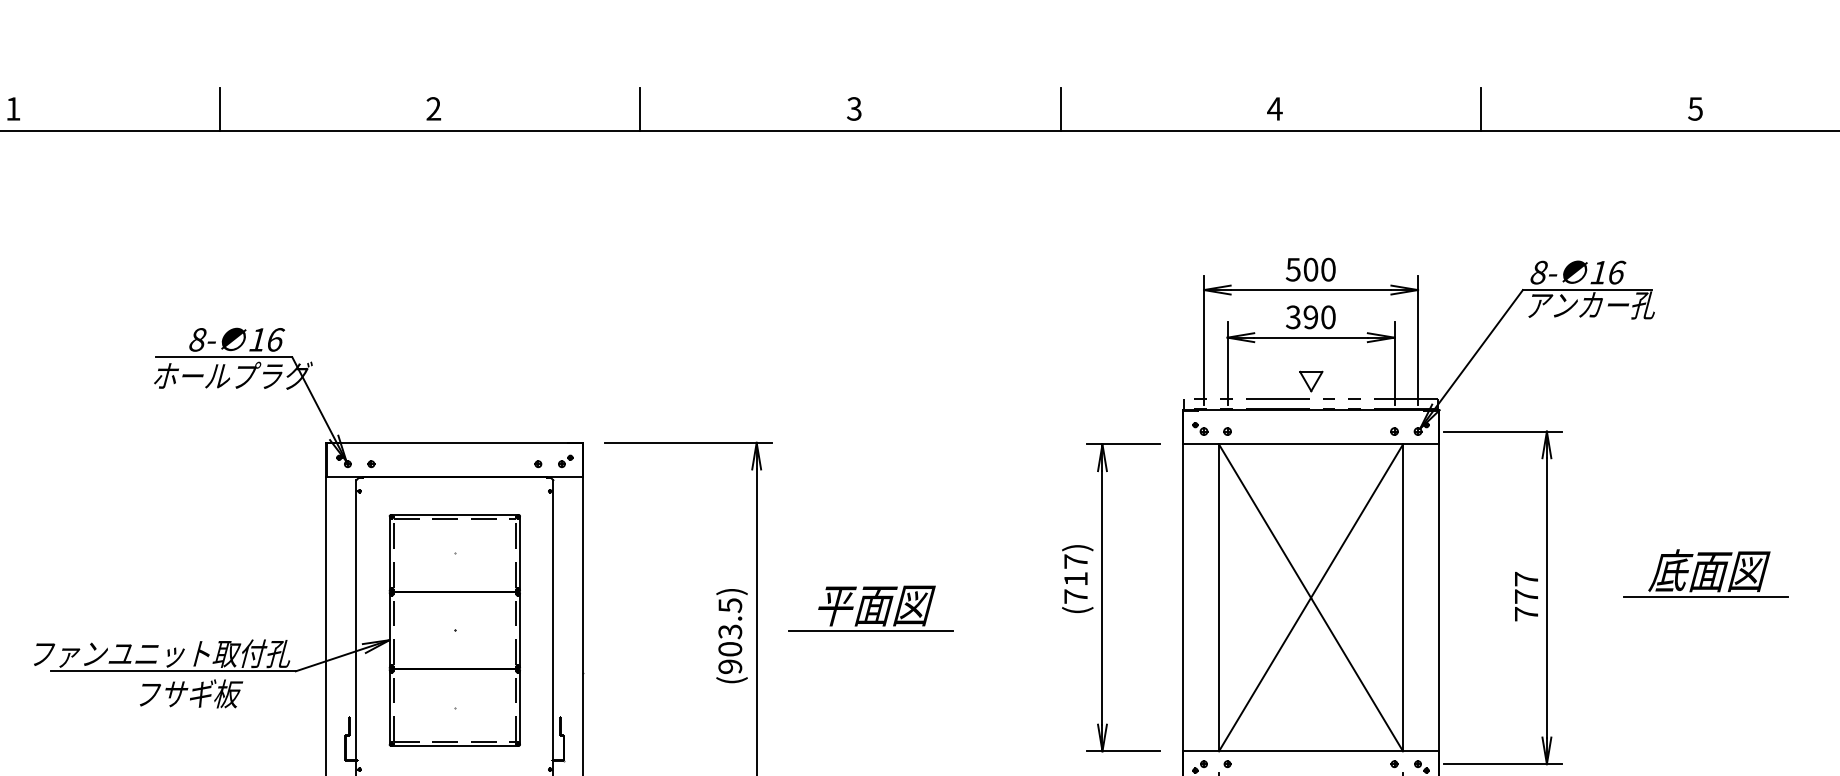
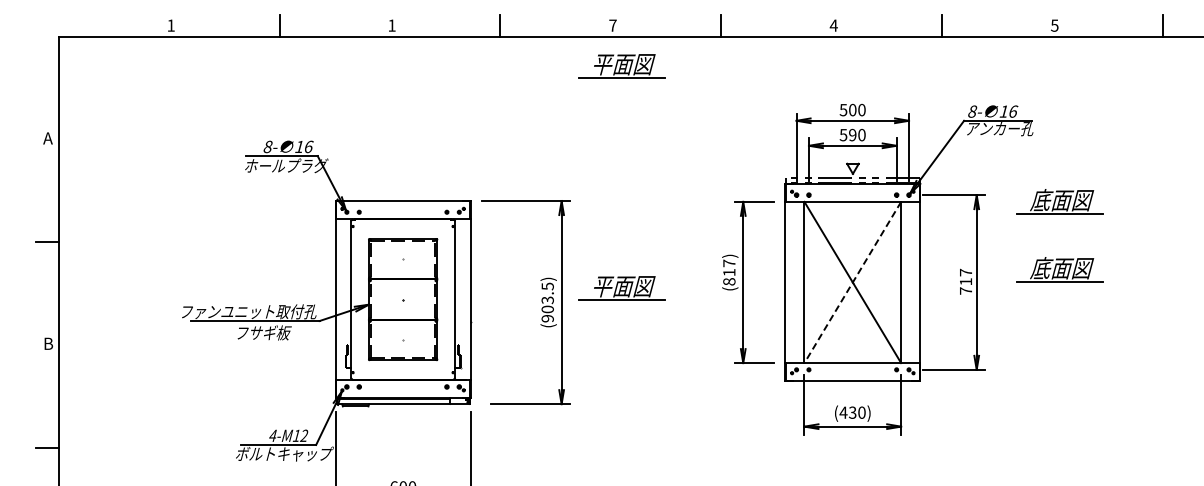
text: (432, 108) -> (391, 25), 2 -> 1
text: (853, 108) -> (612, 25), 3 -> 7
part: (870, 186) -> (621, 66), added
text: (1293, 316) -> (843, 134), 390 -> 590
part: (1704, 443) -> (1059, 201), added
text: (1076, 596) -> (729, 281), (717) -> (817)
text: (1525, 596) -> (965, 281), 777 -> 717
line: (1310, 597) -> (852, 282), solid -> dashed

